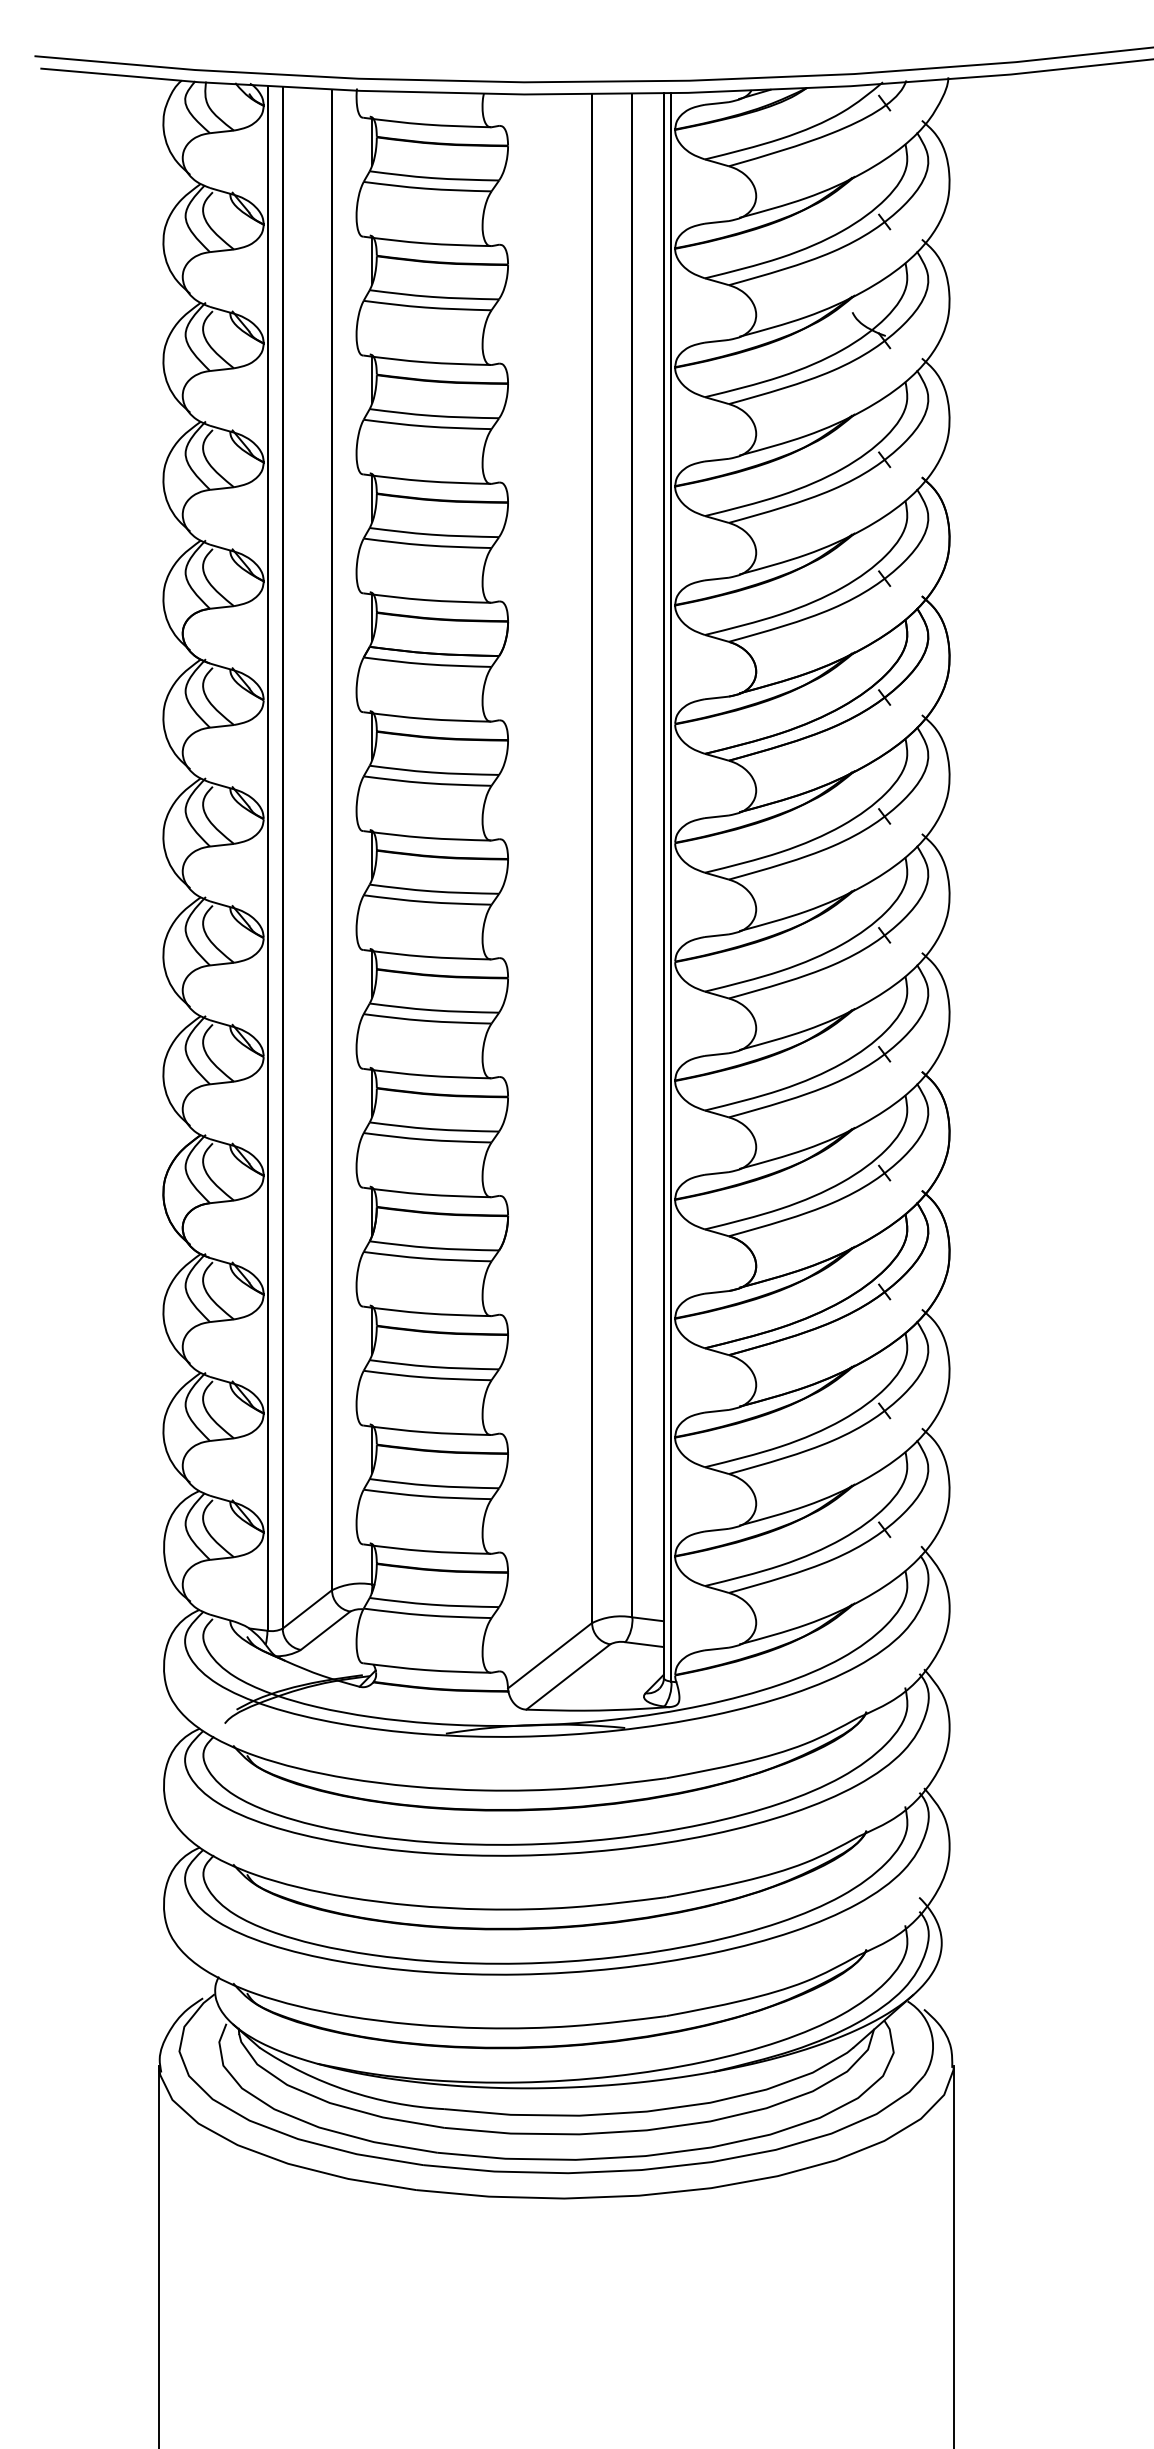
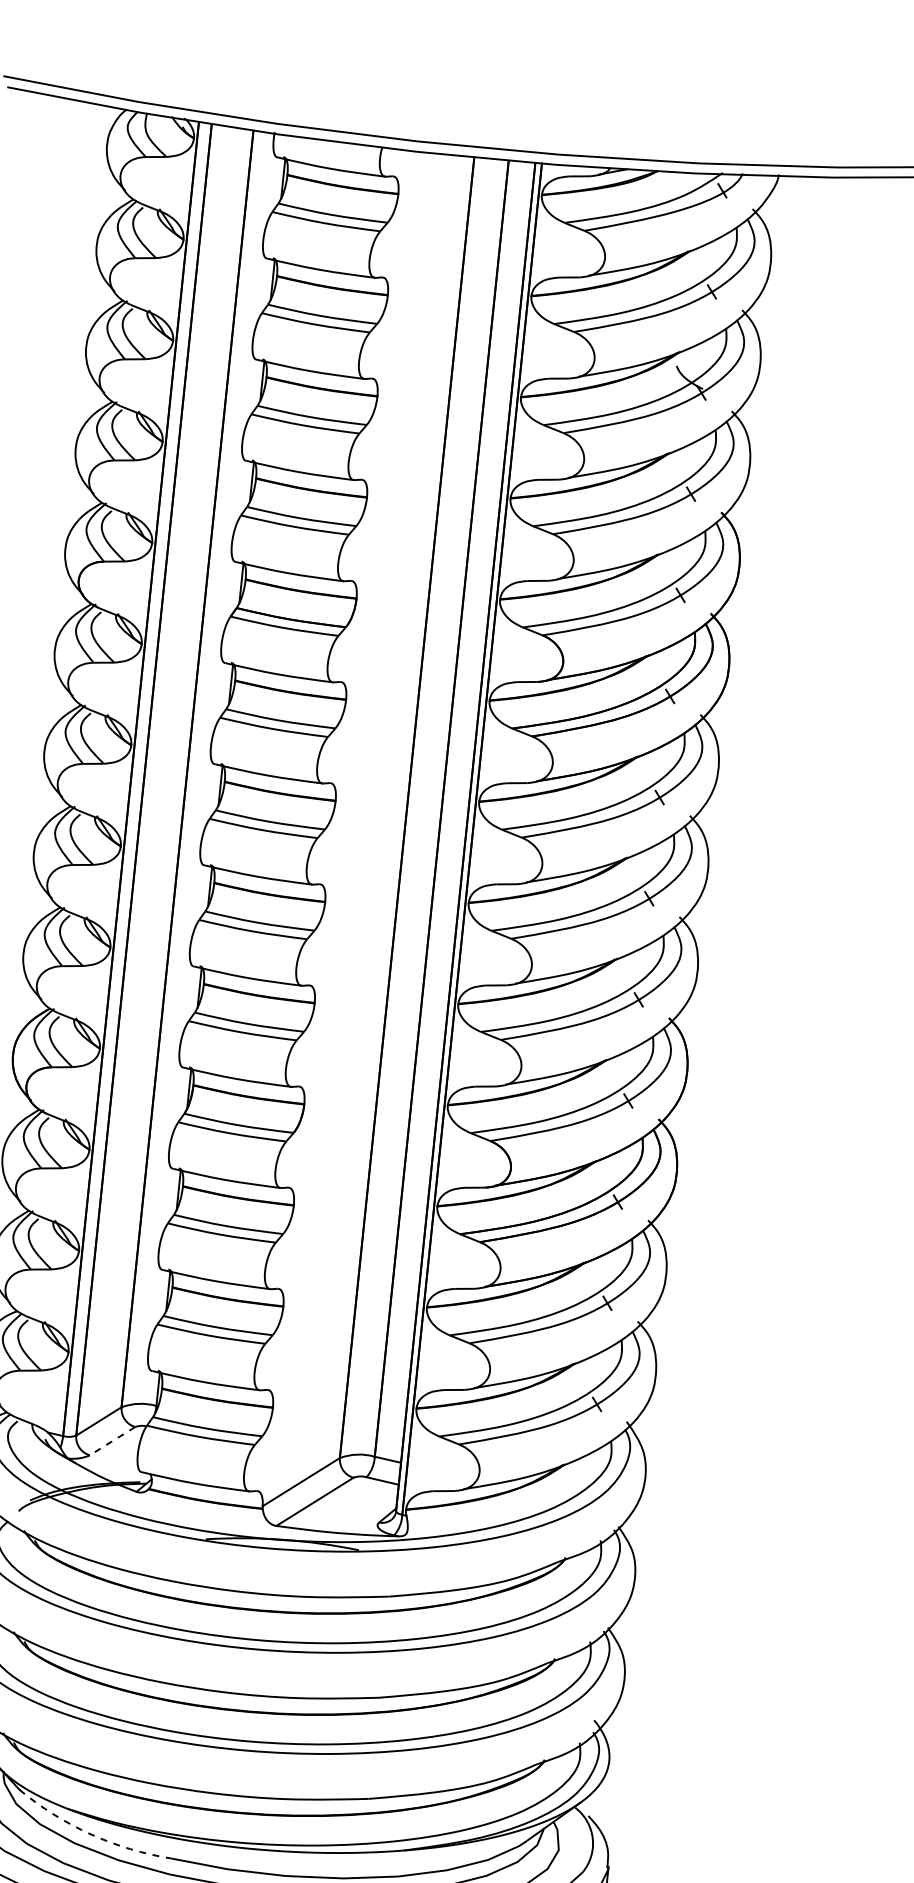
line: (325, 1631) -> (112, 1441), solid -> dashed
arc: (347, 2090) -> (90, 1834), solid -> dashed

